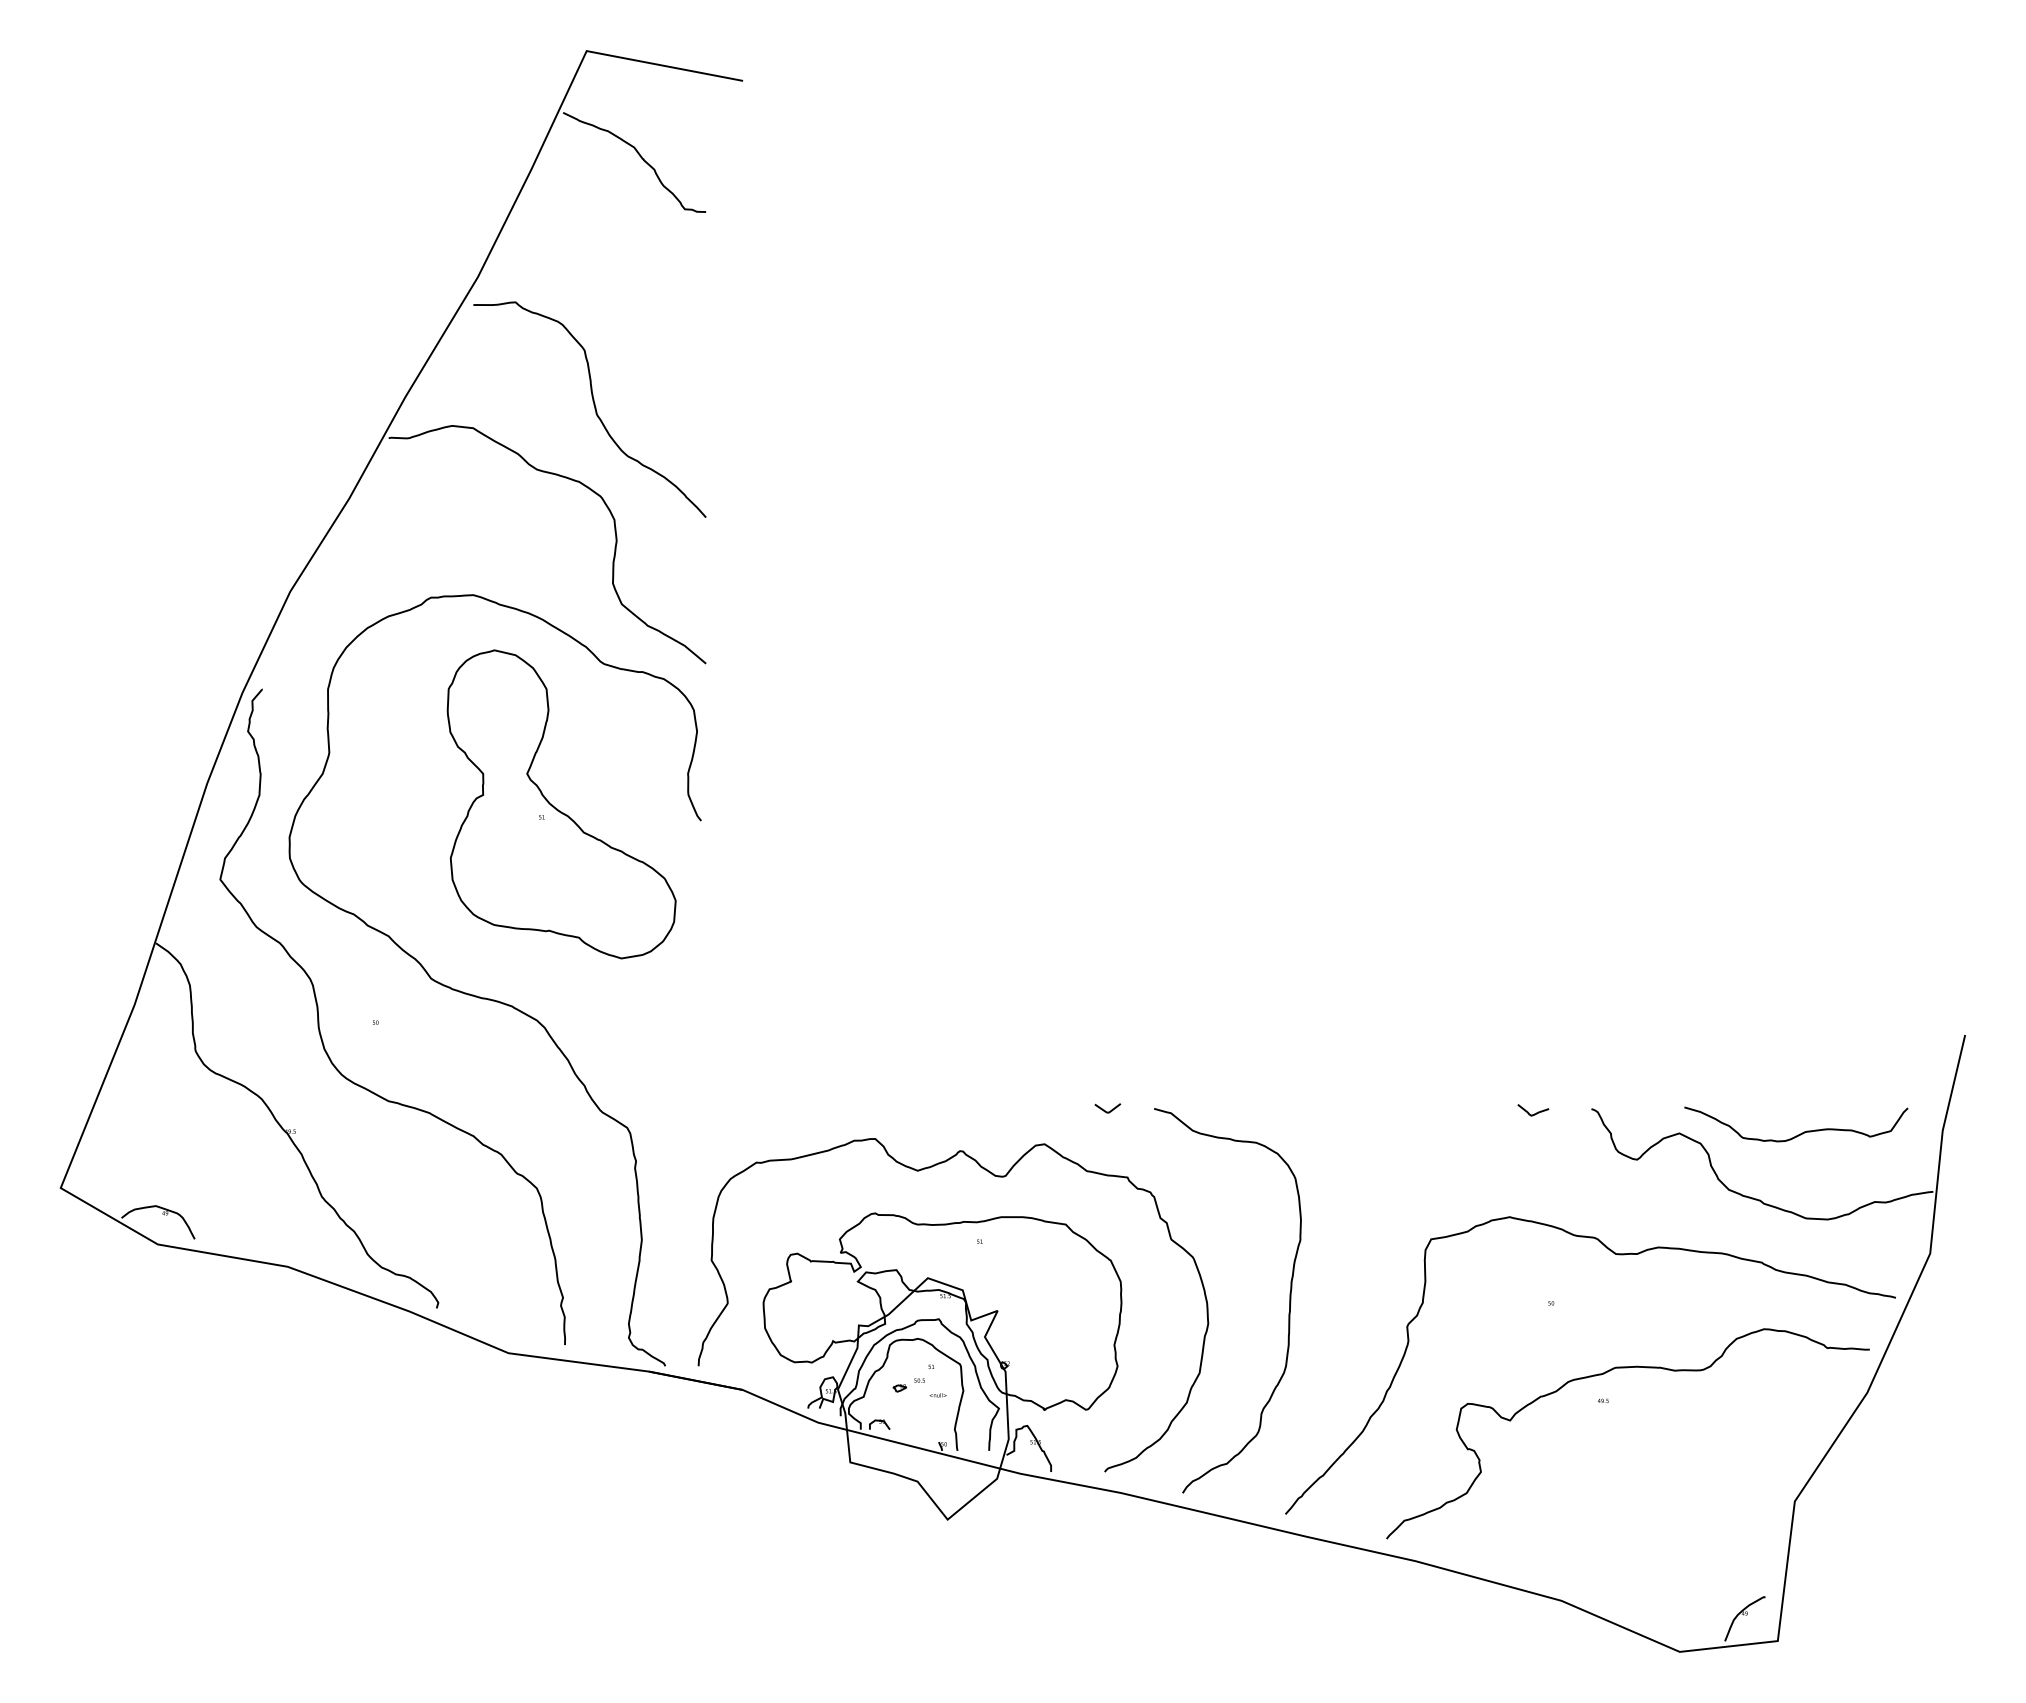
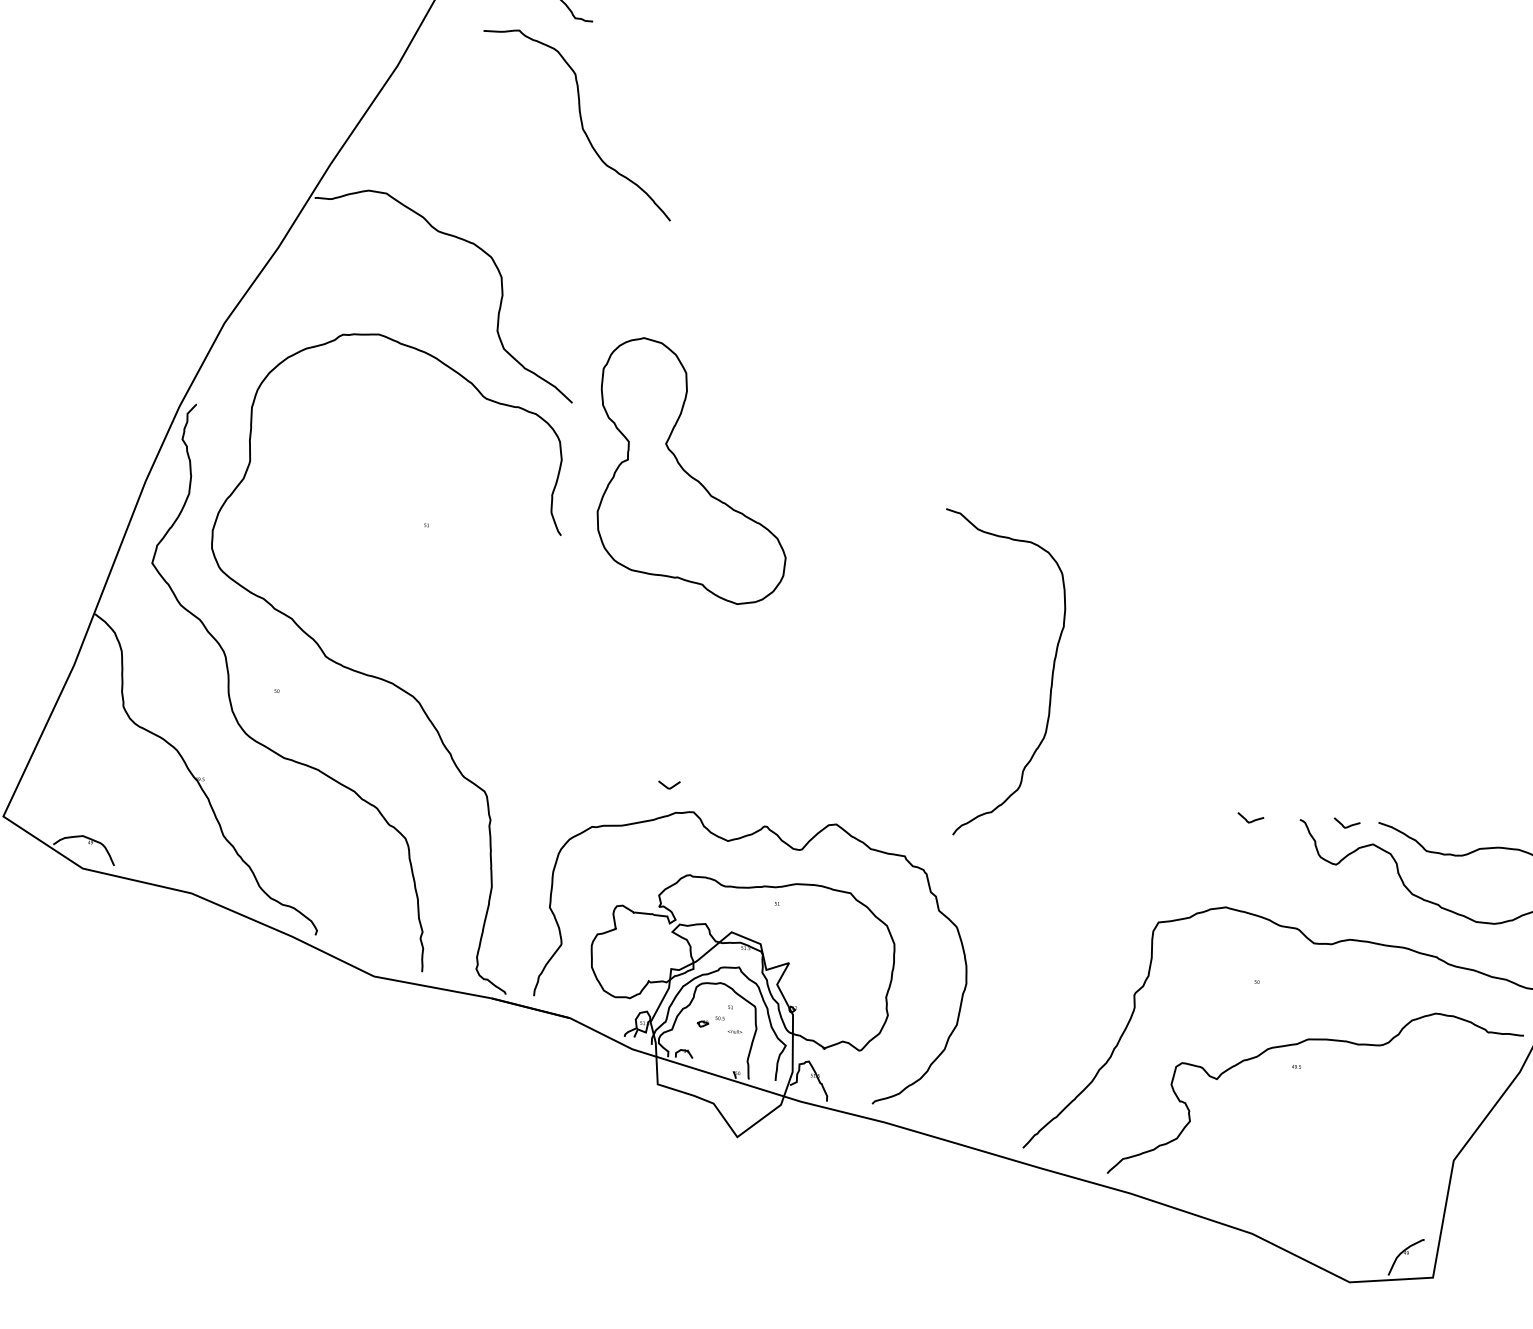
curve: (594, 409) -> (581, 124), moved
part: (561, 804) -> (693, 471), moved
curve: (1105, 1110) -> (667, 786), moved
curve: (1648, 1113) -> (1347, 826), added
curve: (1289, 1300) -> (1051, 677), moved

